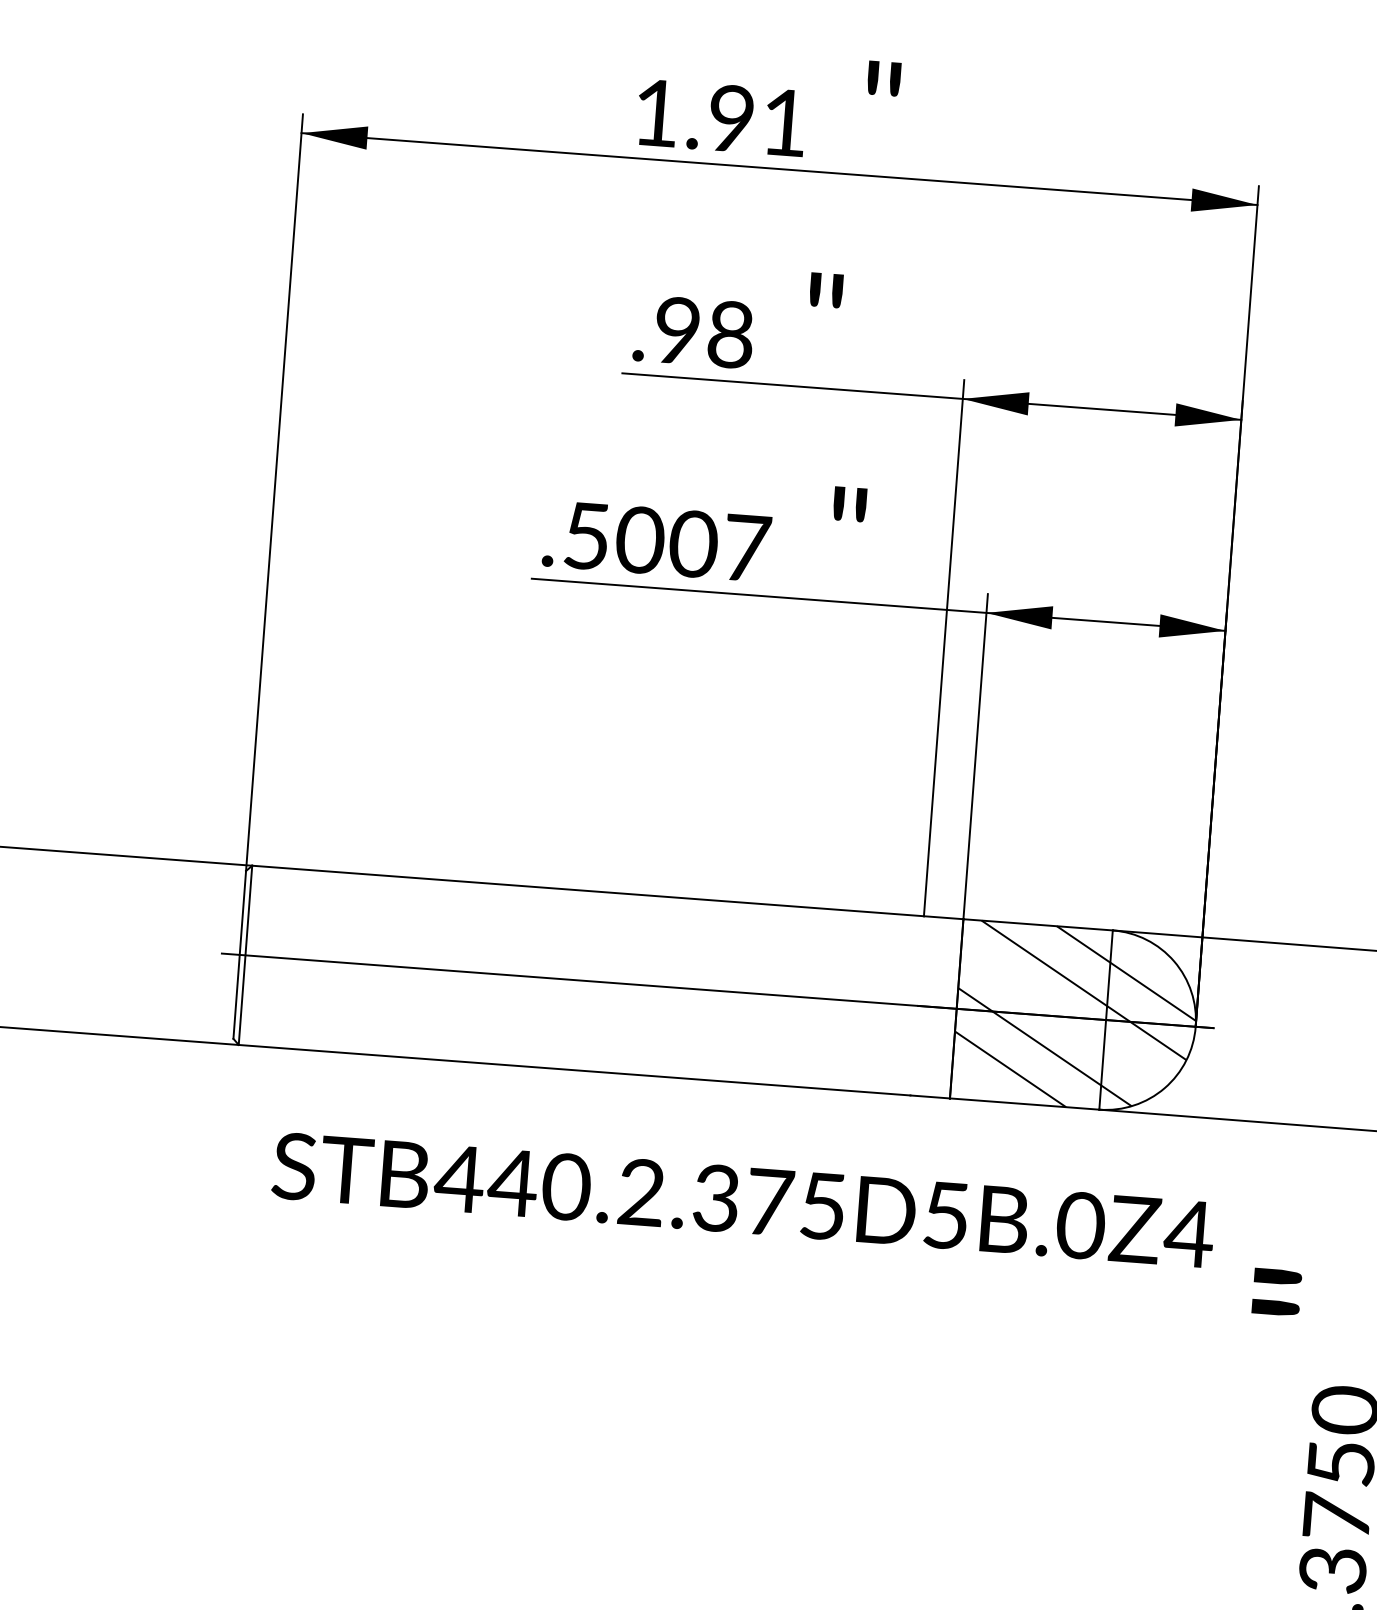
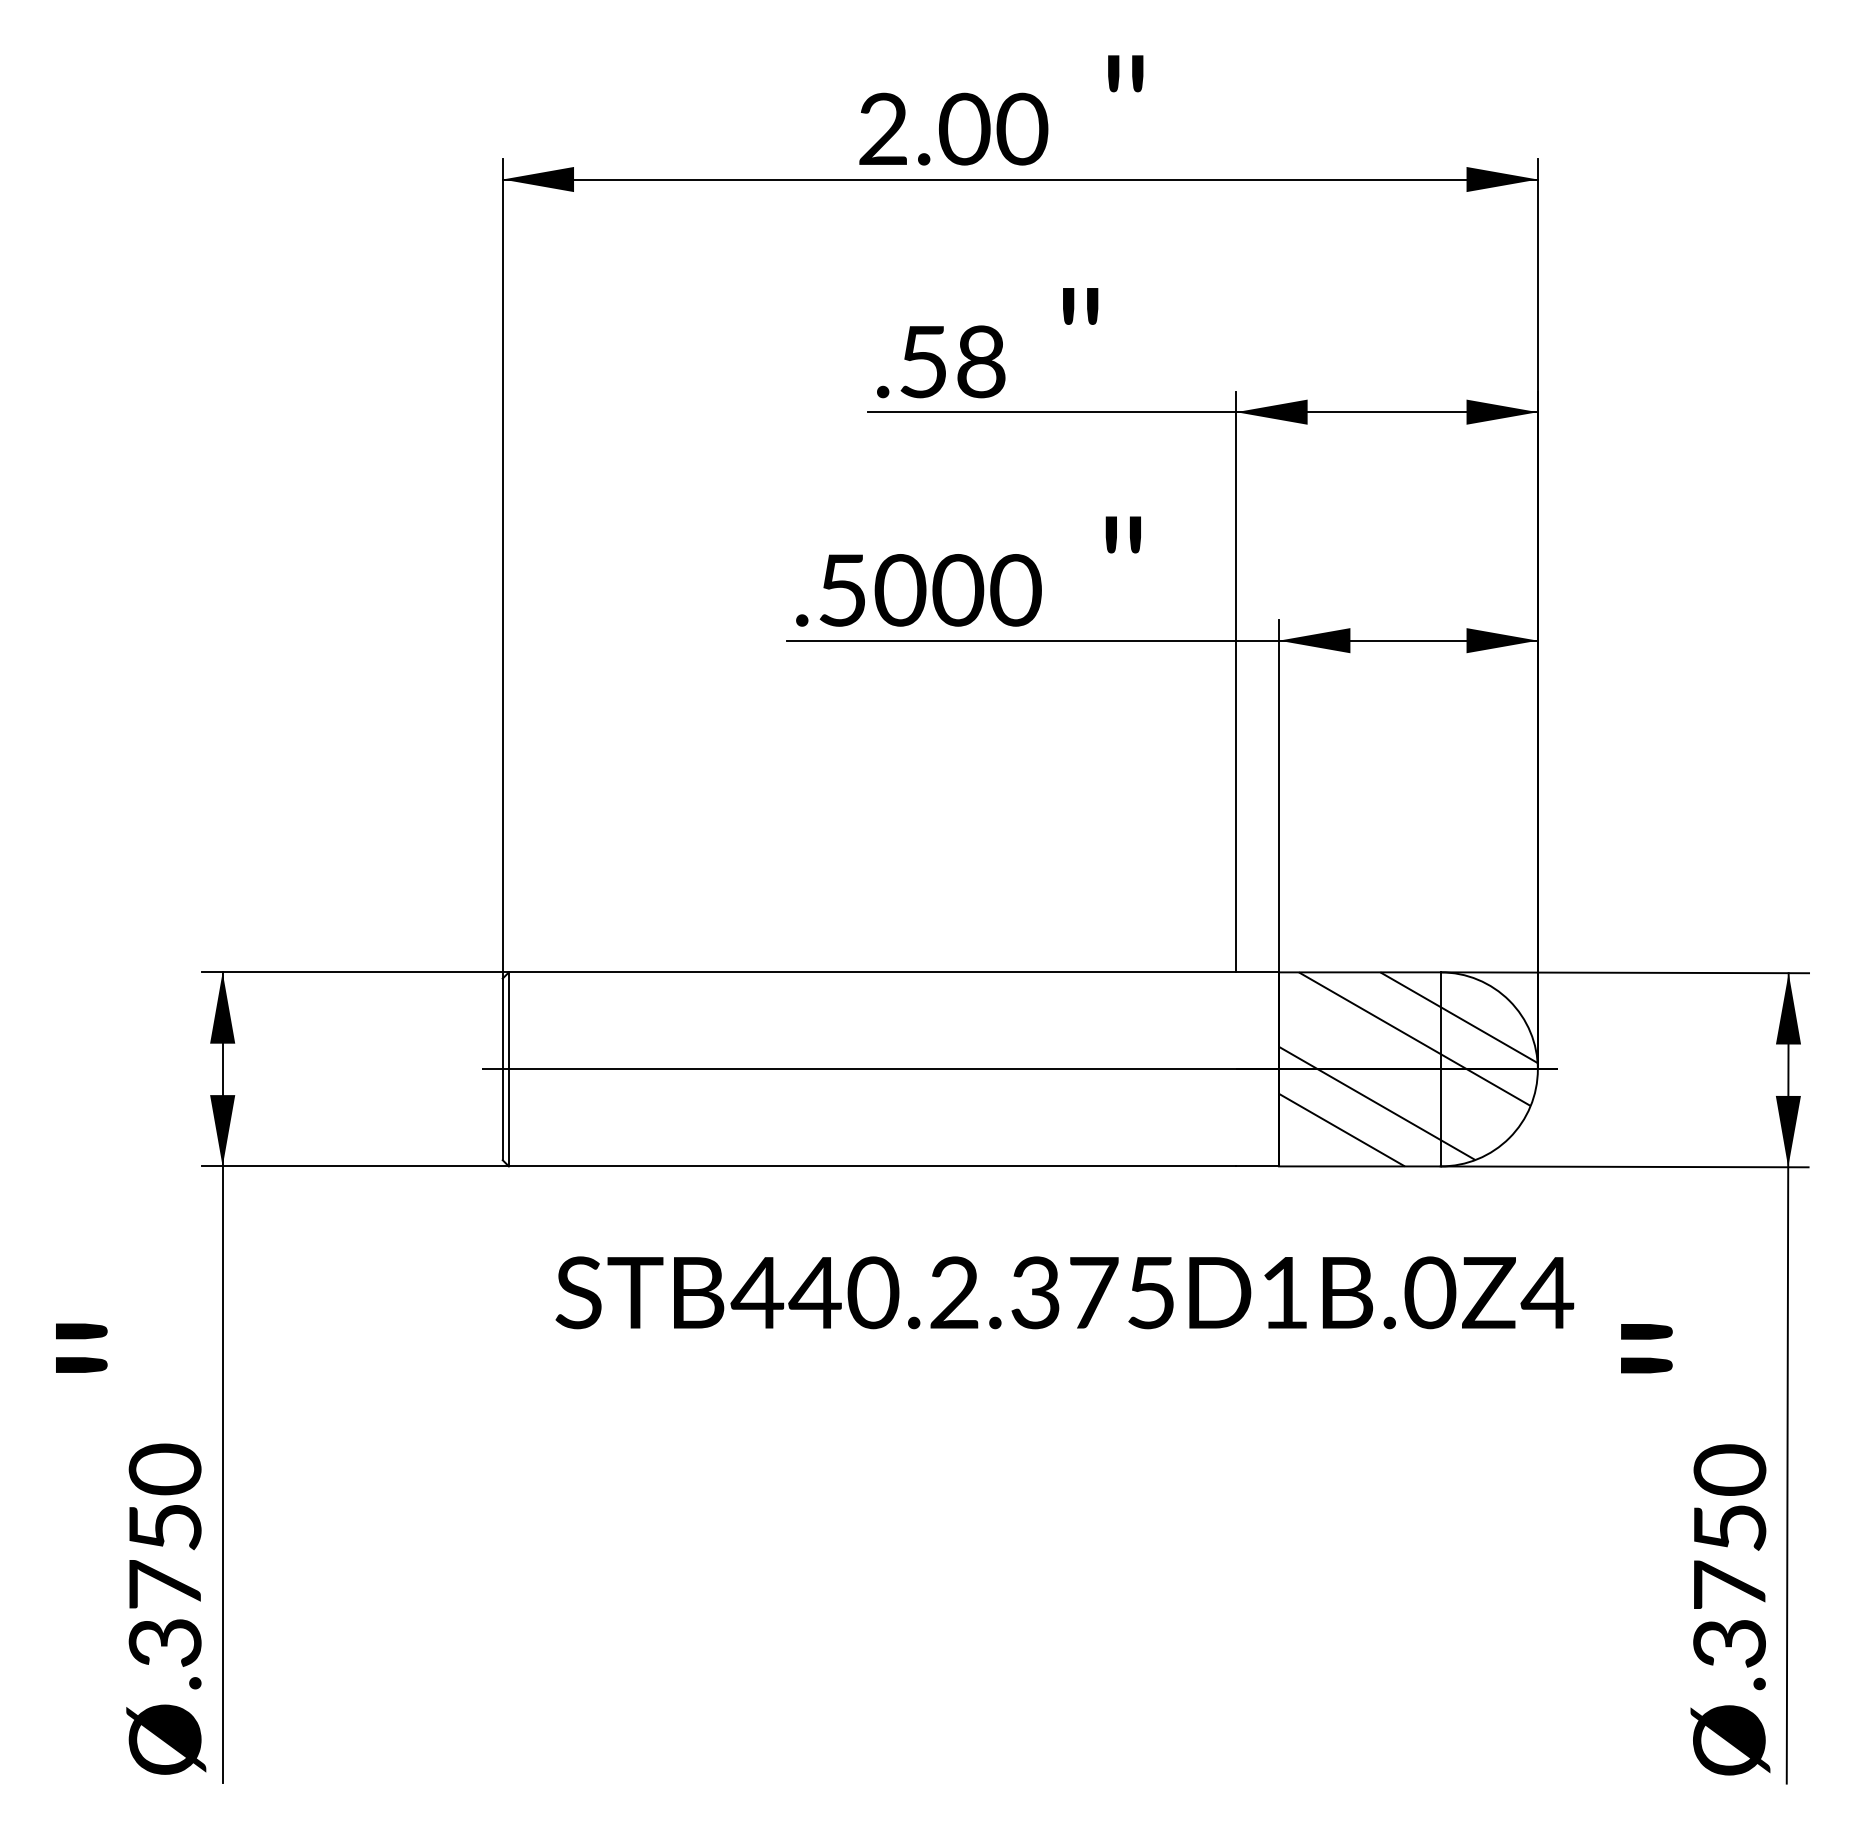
text: (721, 117) -> (953, 128), 1.91 -> 2.00
text: (677, 330) -> (923, 361), .98 -> .58
text: (746, 548) -> (1015, 590), .5007 -> .5000
text: (945, 1216) -> (1283, 1293), STB440.2.375D5B.0Z4 -> STB440.2.375D1B.0Z4

